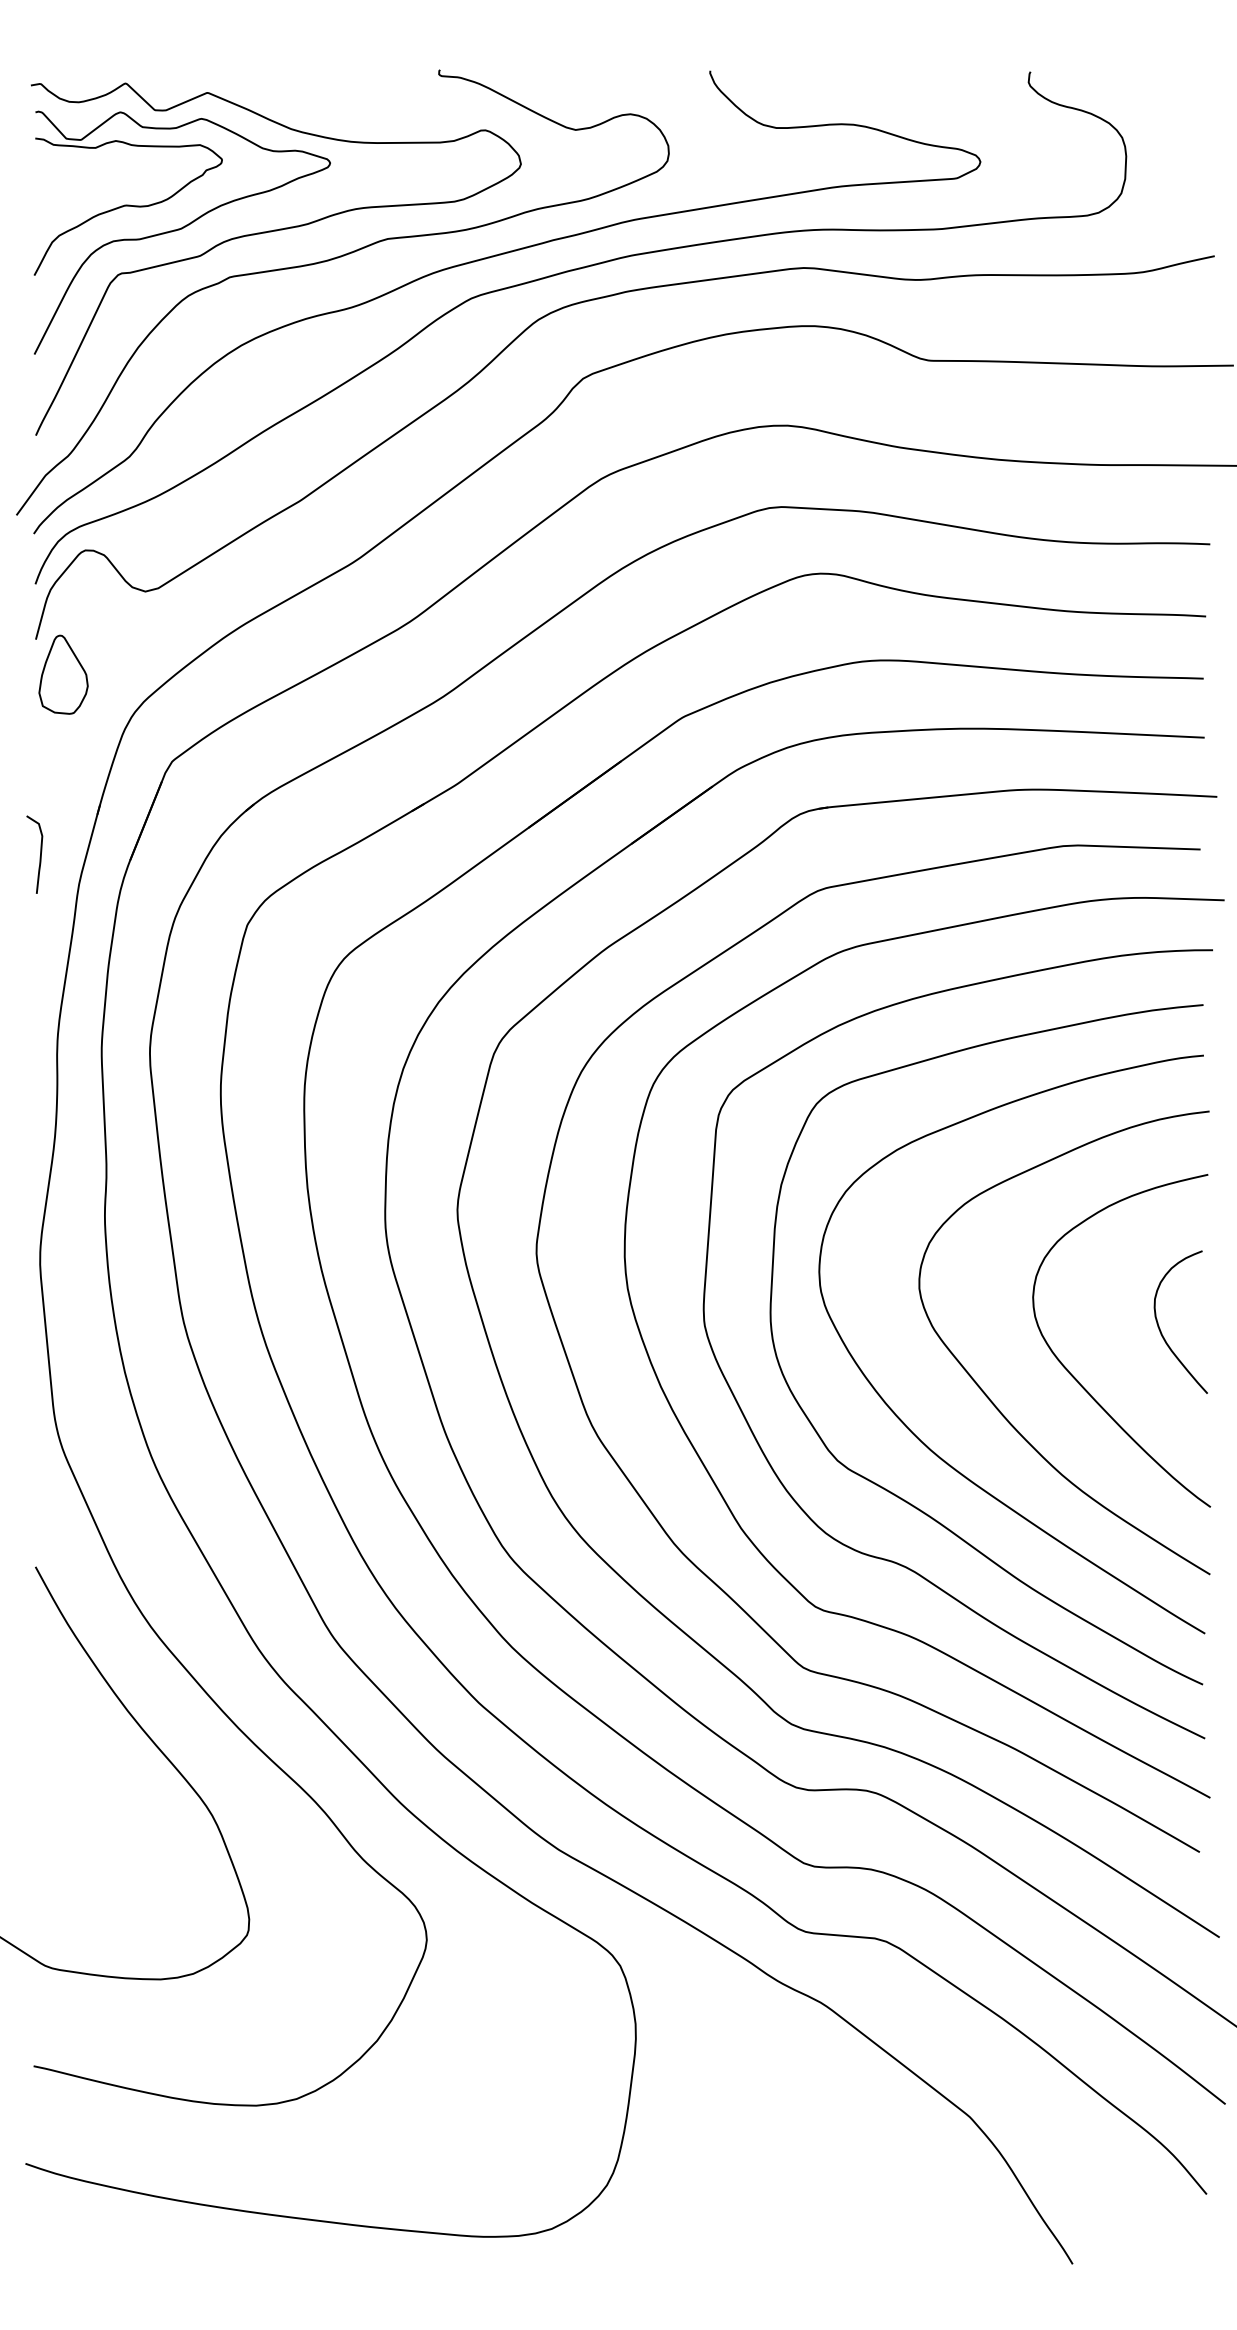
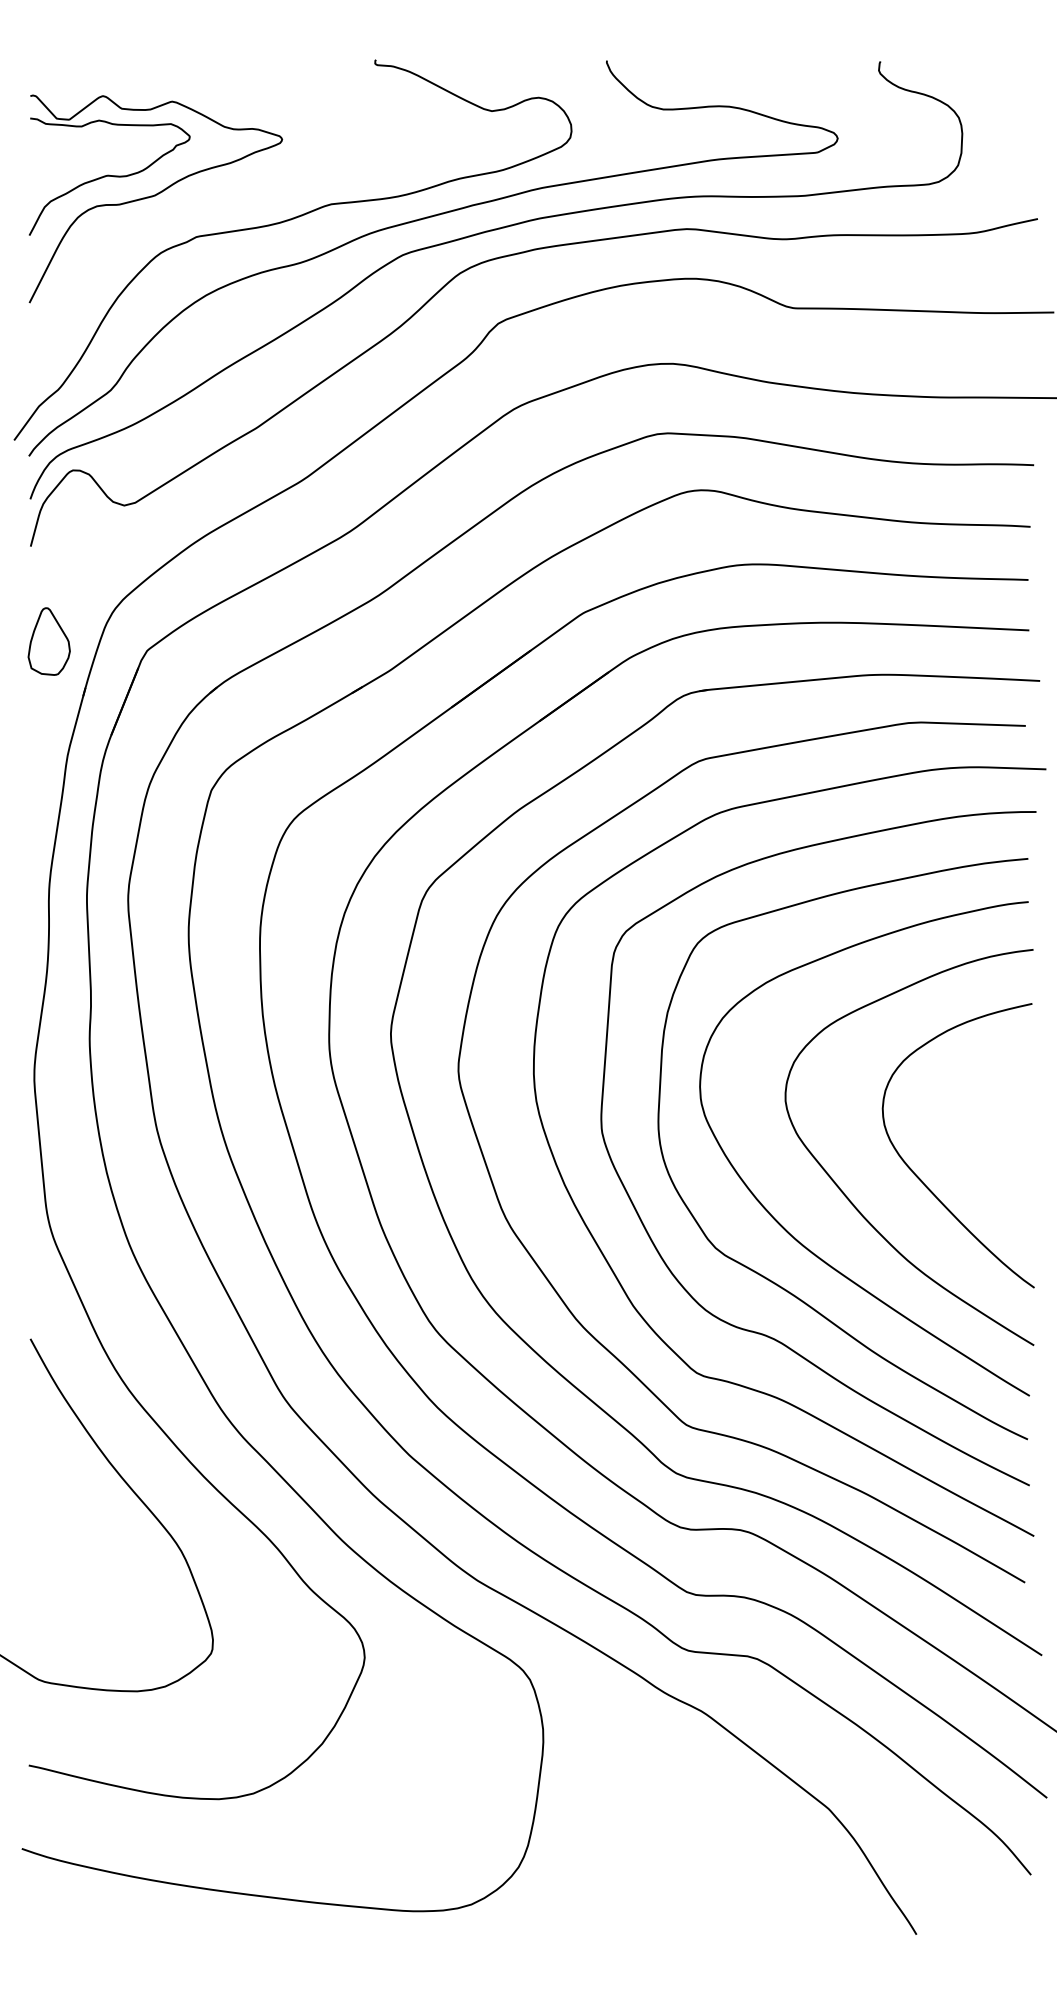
curve: (271, 232) -> (232, 198), removed
part: (63, 674) -> (49, 641), moved
curve: (39, 856) -> (33, 731), removed
curve: (1160, 1328) -> (991, 1135), removed

